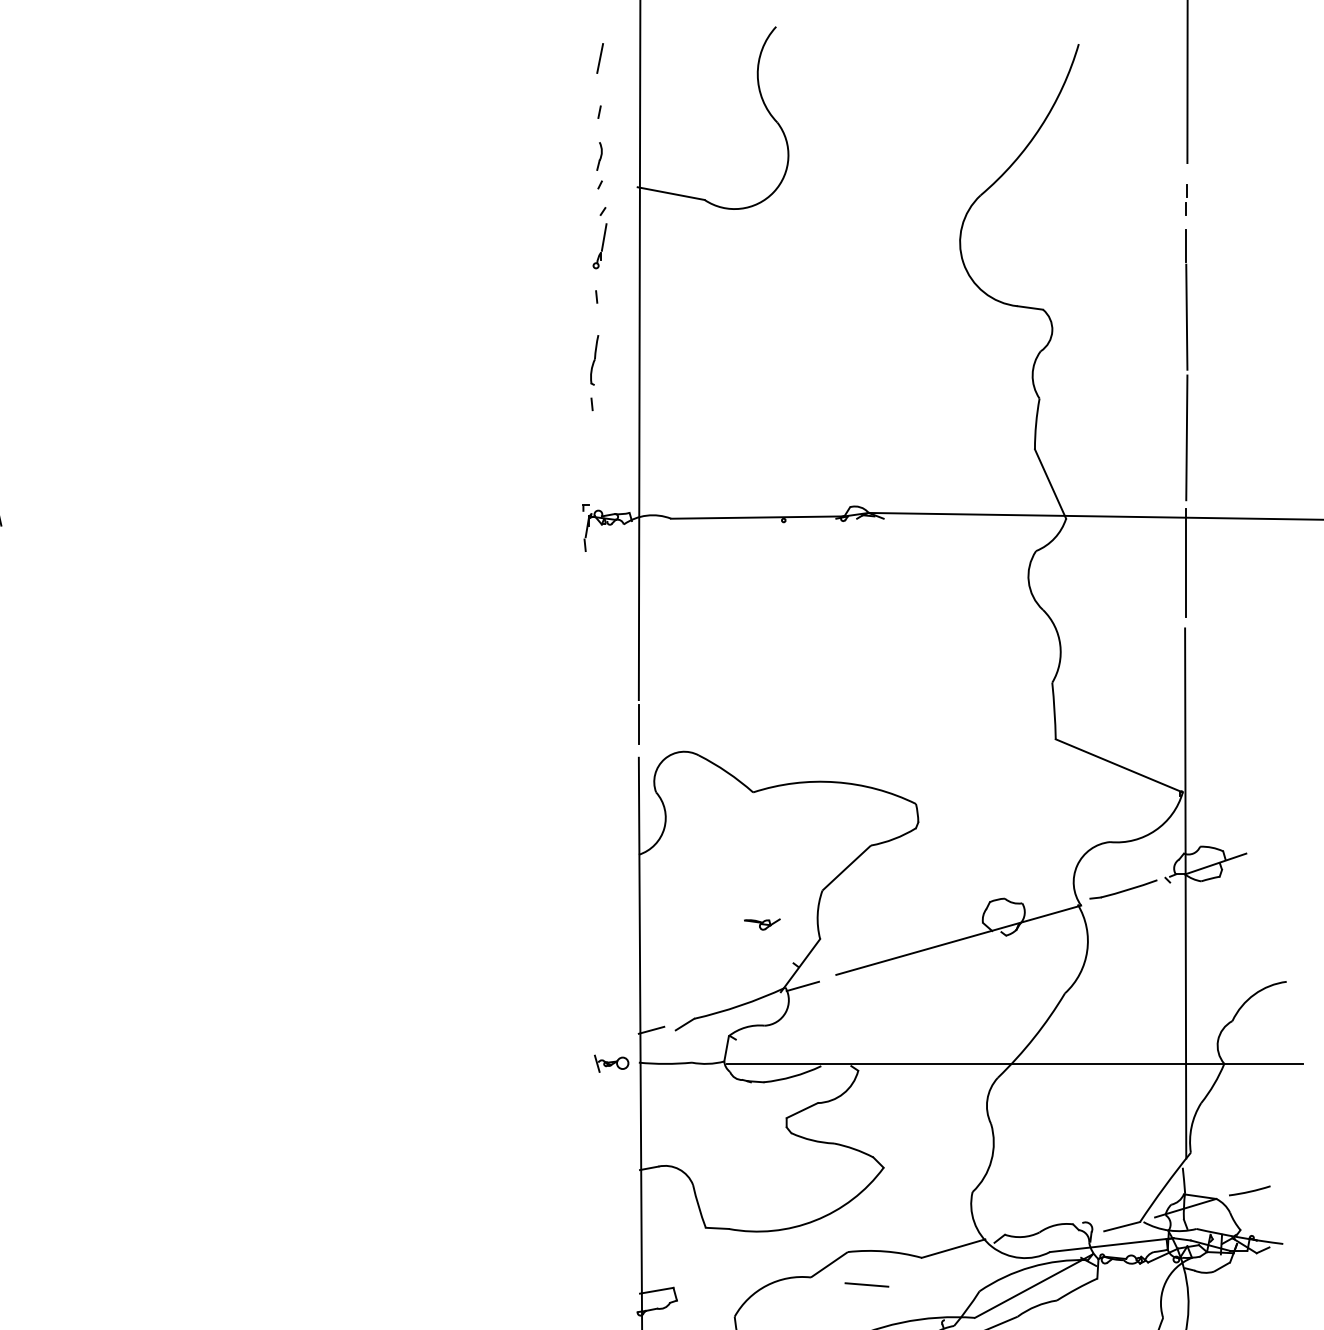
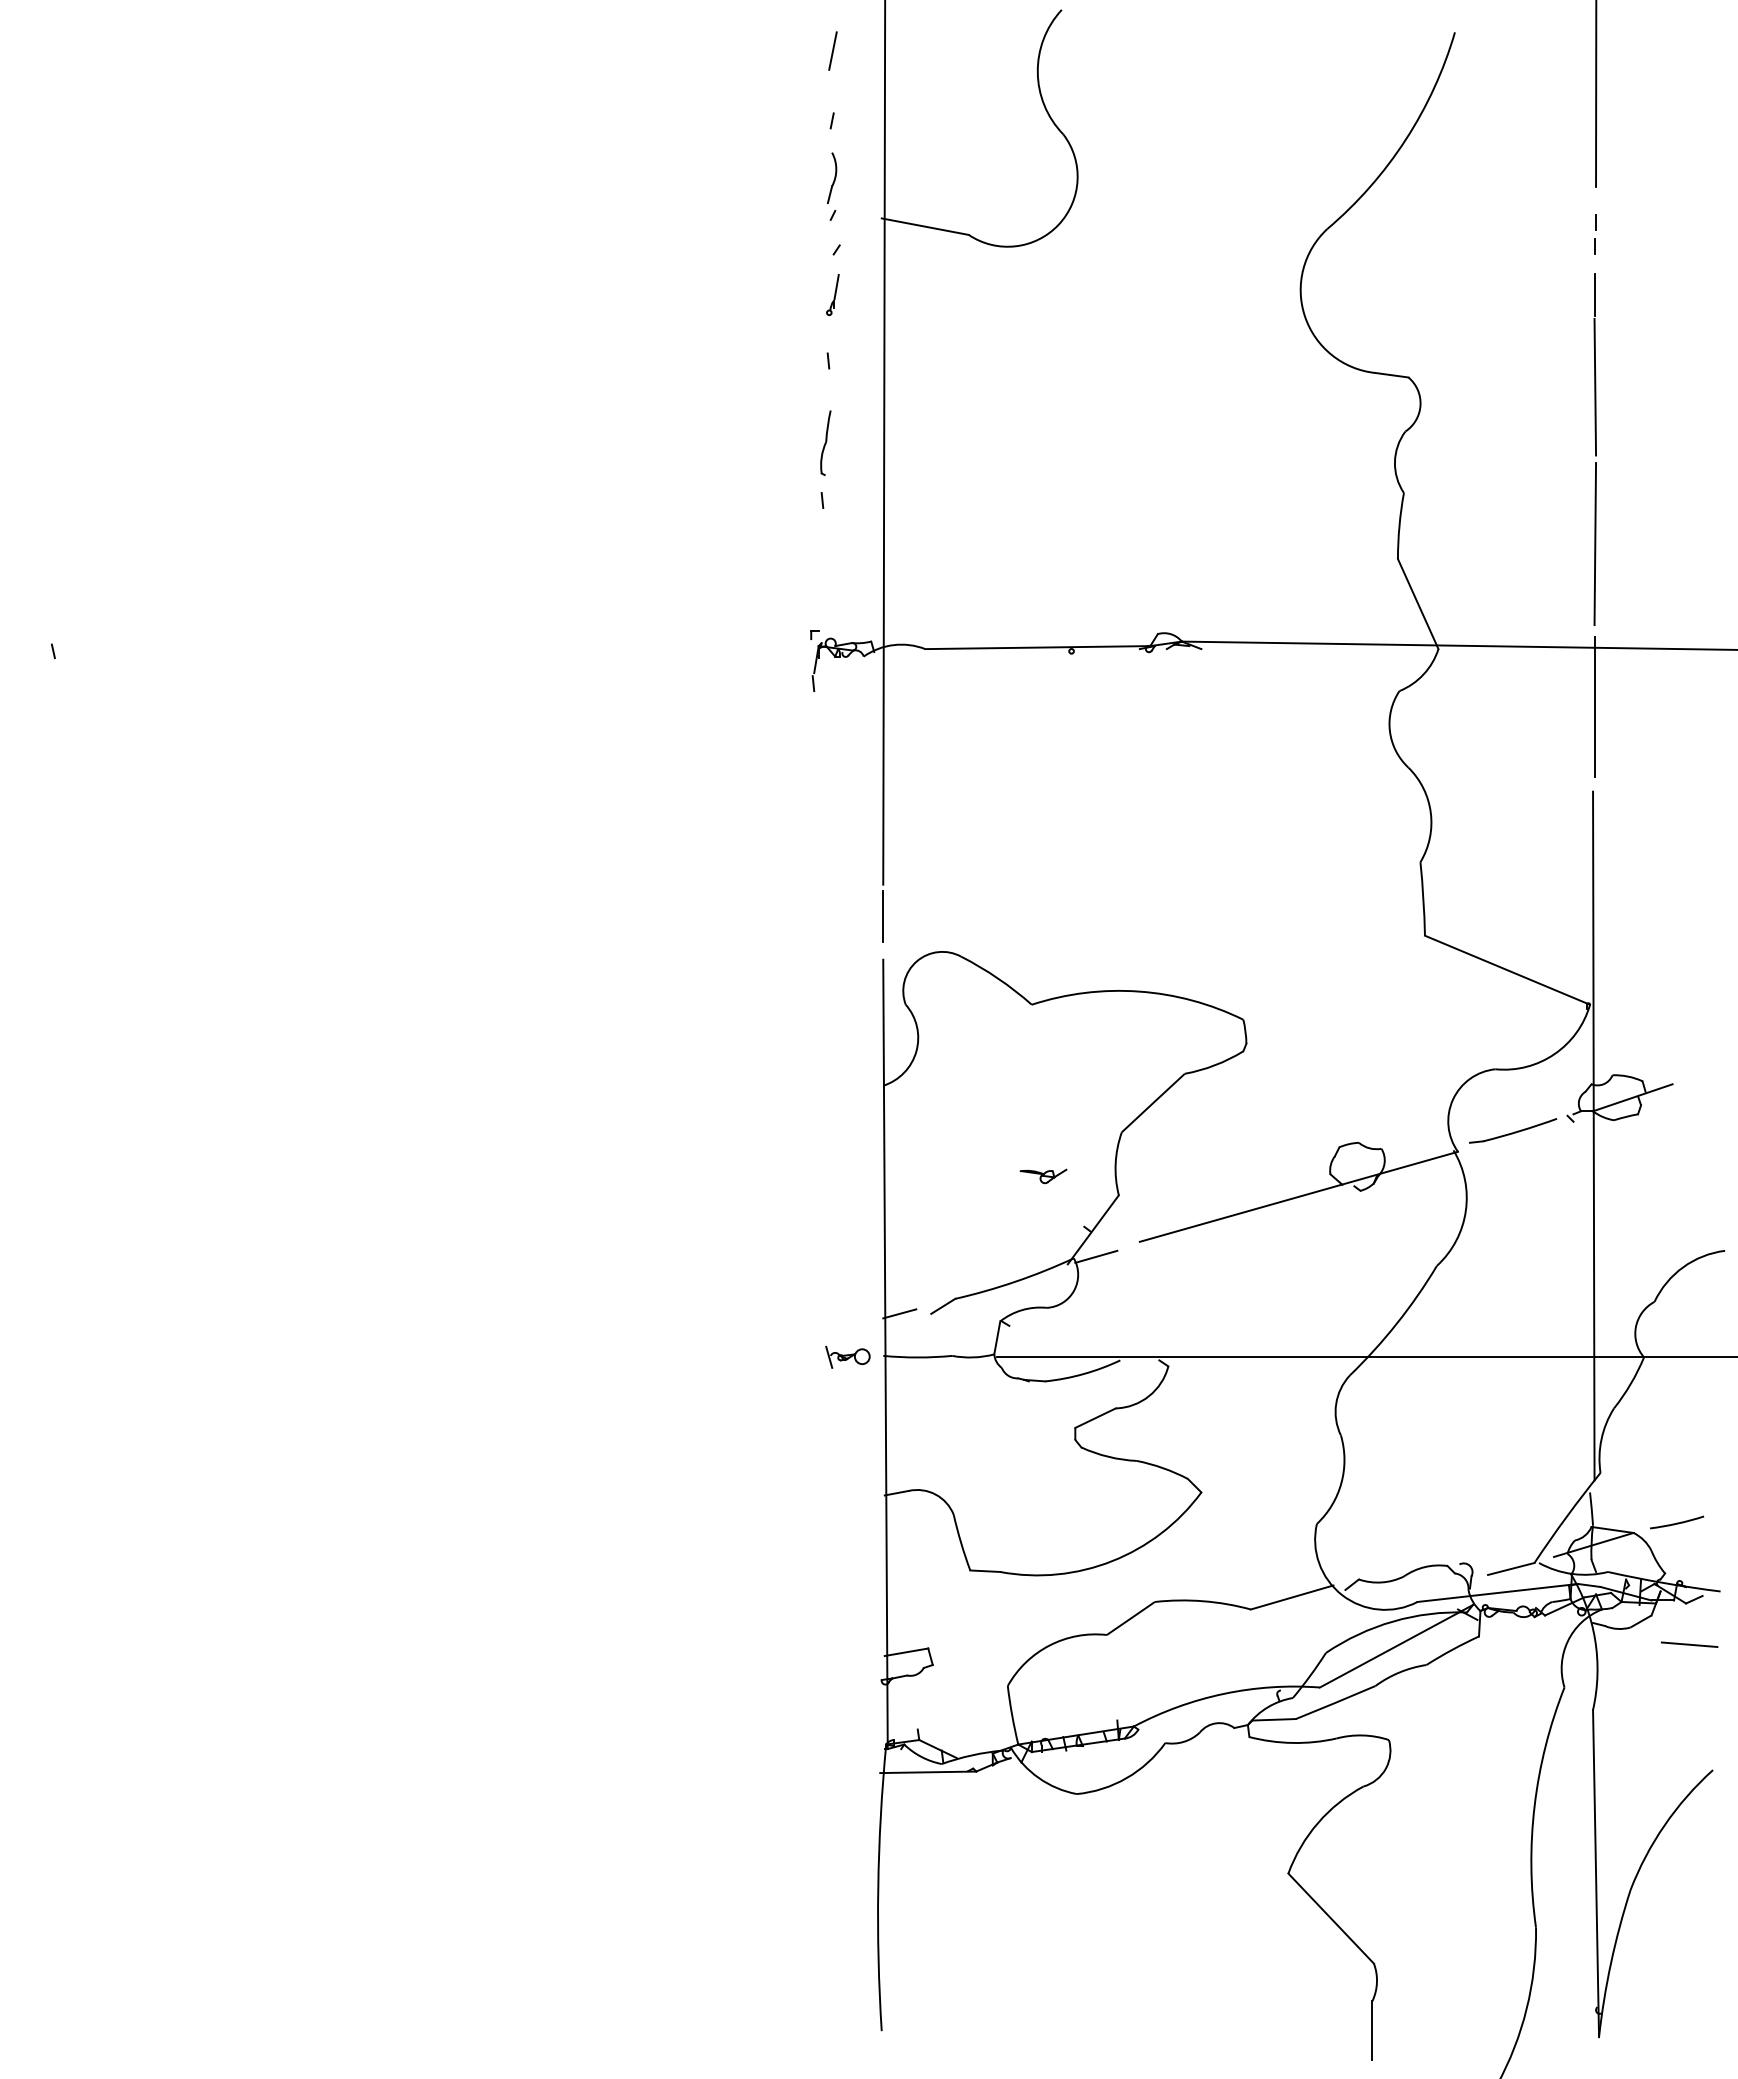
part: (599, 155) -> (832, 177), size x1.4
part: (599, 245) -> (832, 294), size x0.7
line: (866, 1284) -> (1689, 1644), moved

